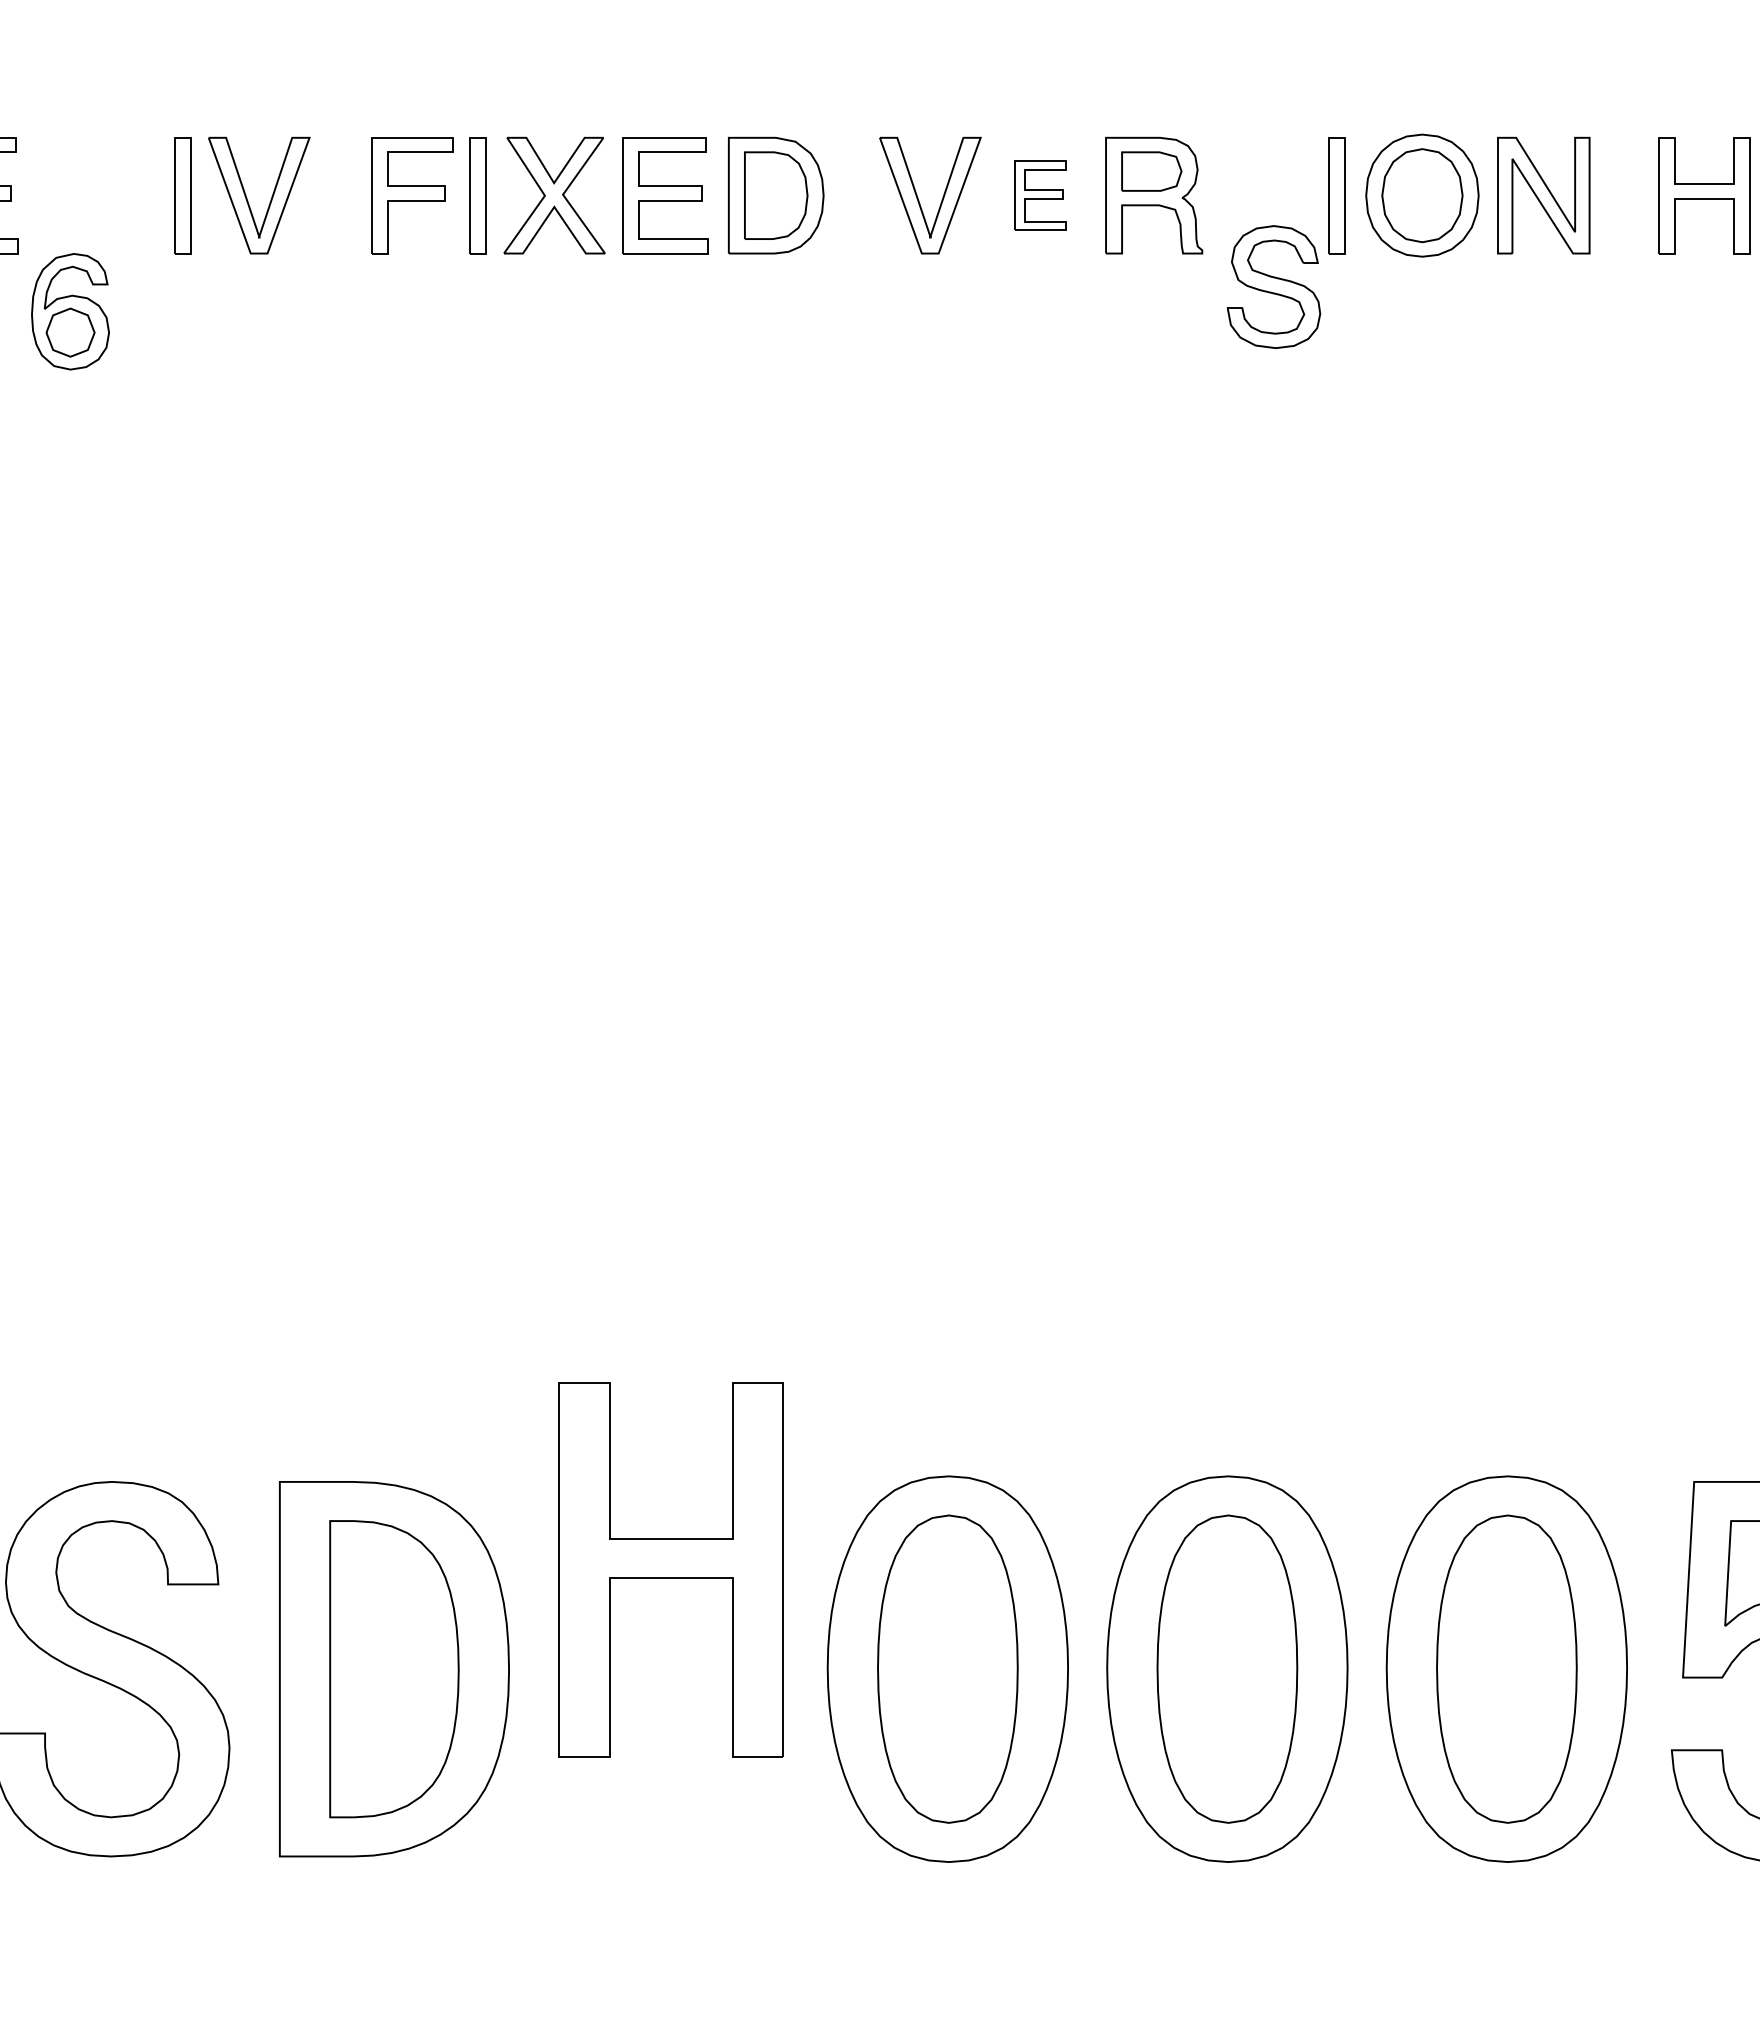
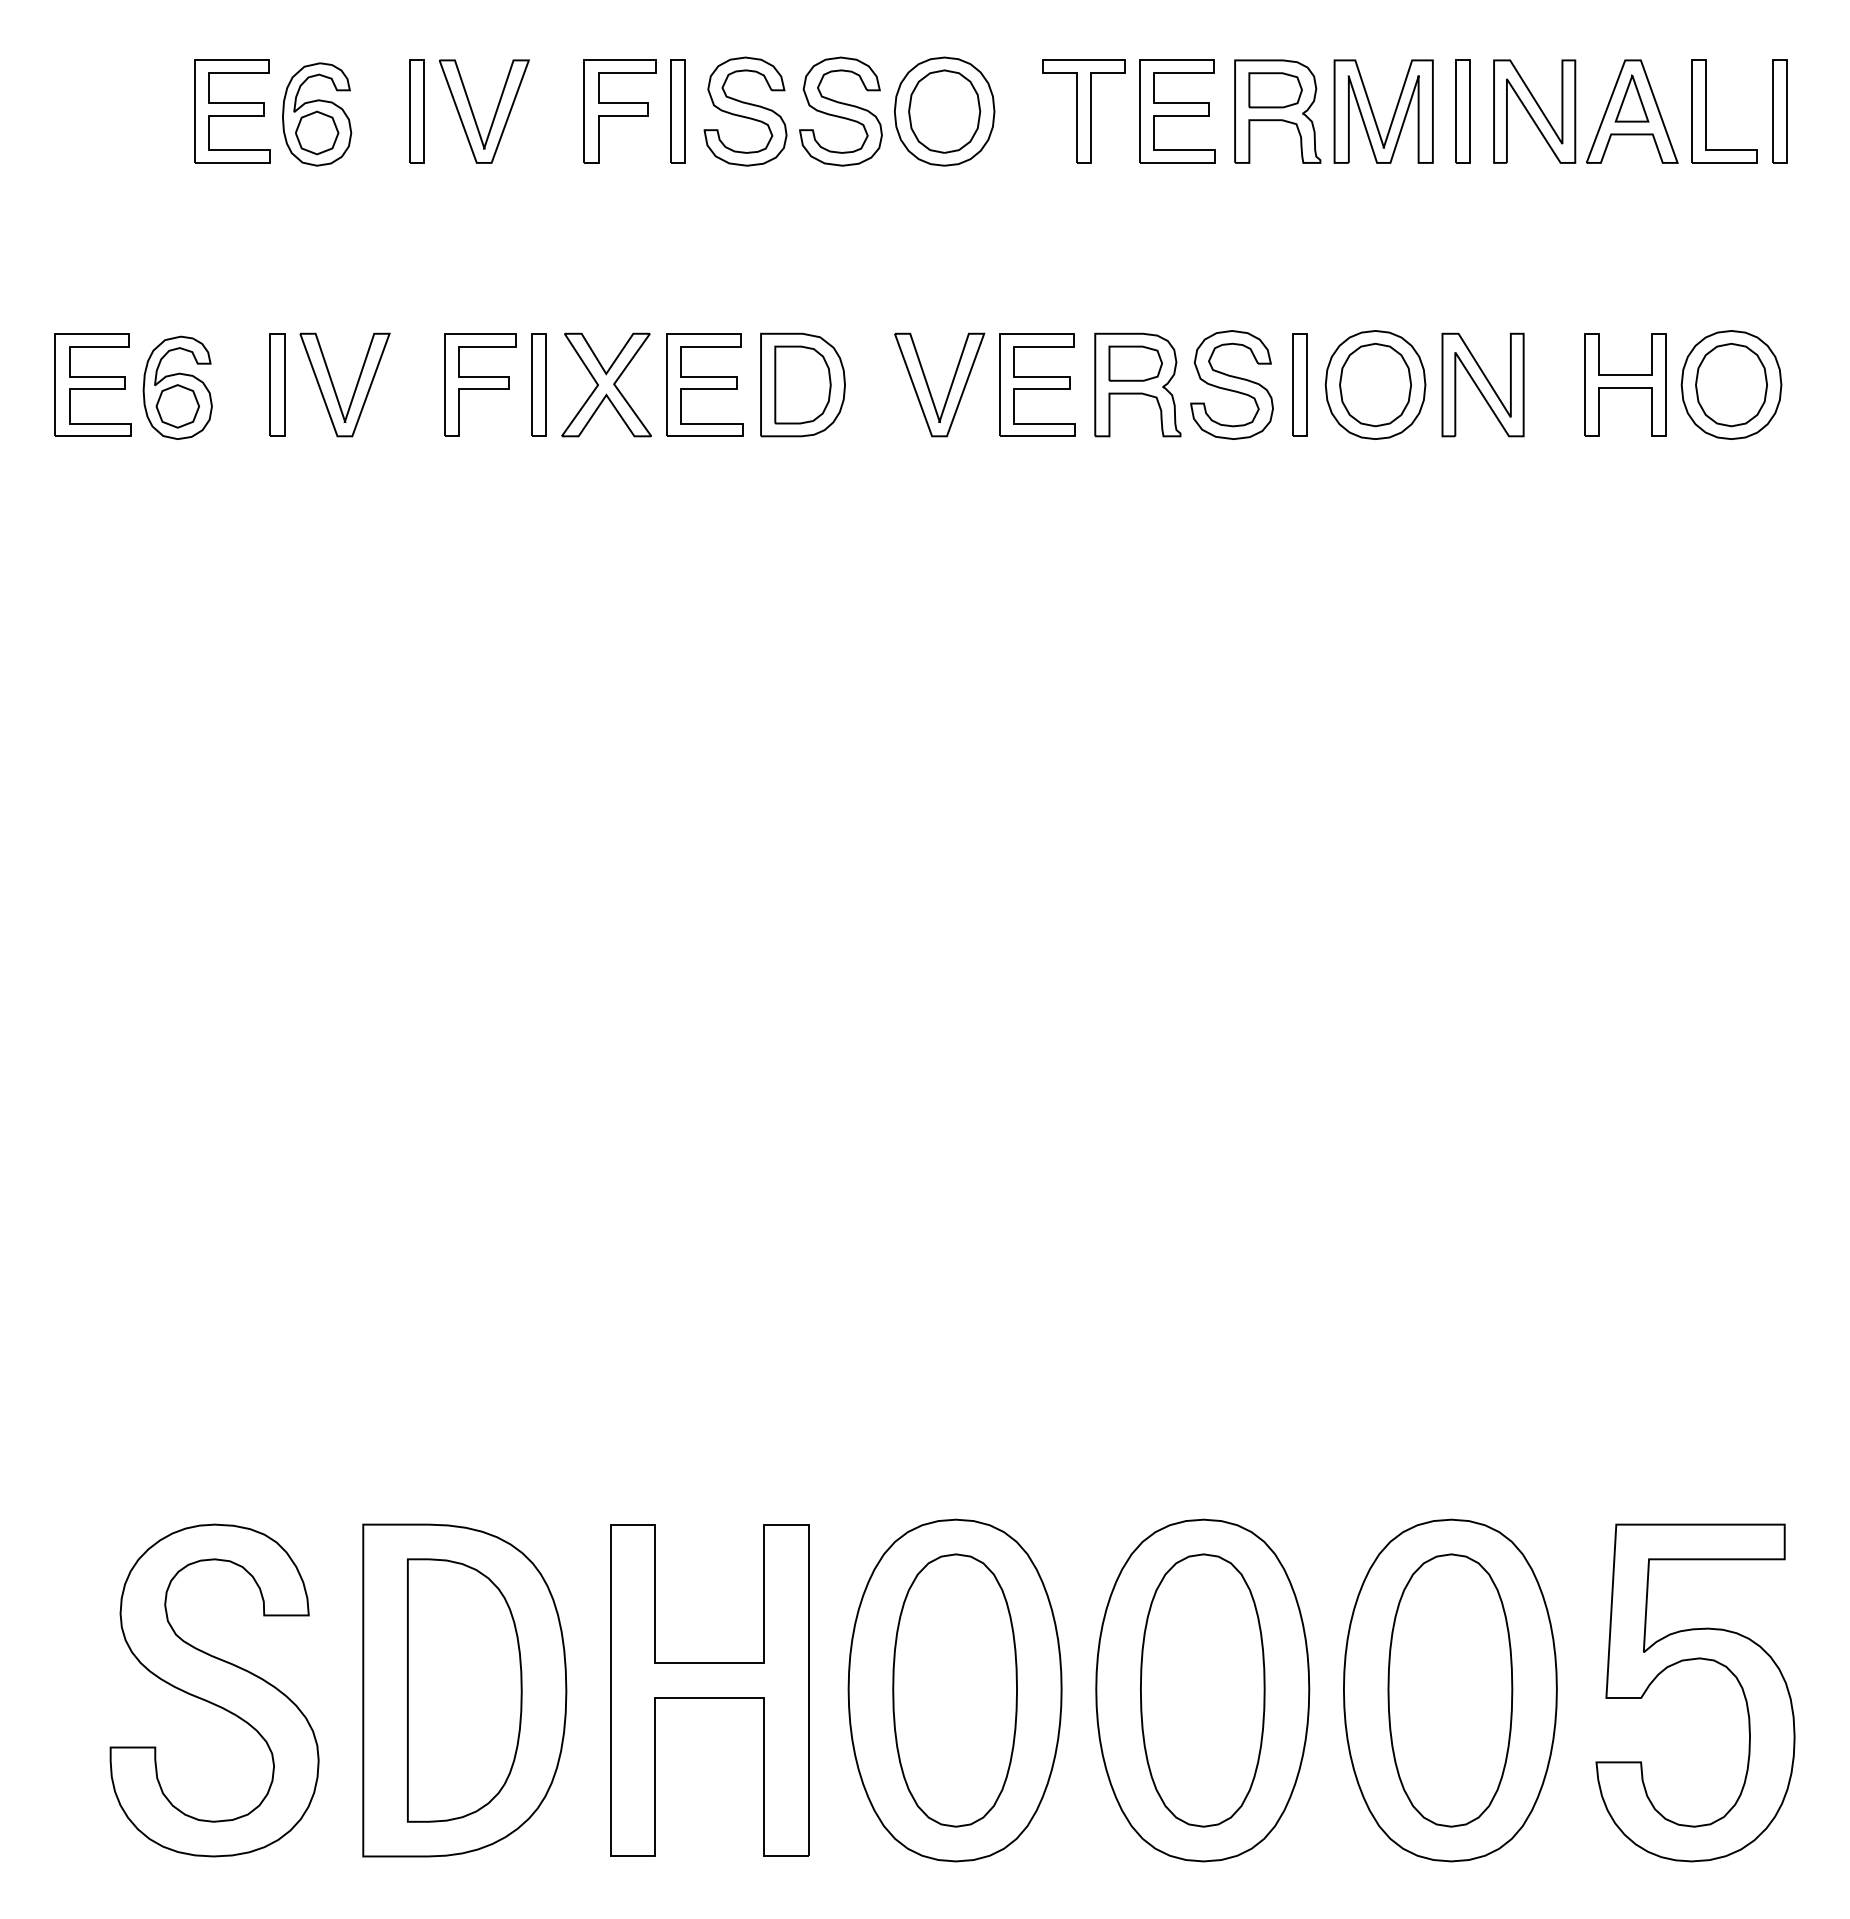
part: (1040, 195) -> (1037, 384), size x1.67
part: (1273, 286) -> (1231, 384), moved
part: (70, 311) -> (177, 387), moved
part: (670, 1569) -> (709, 1690), moved

